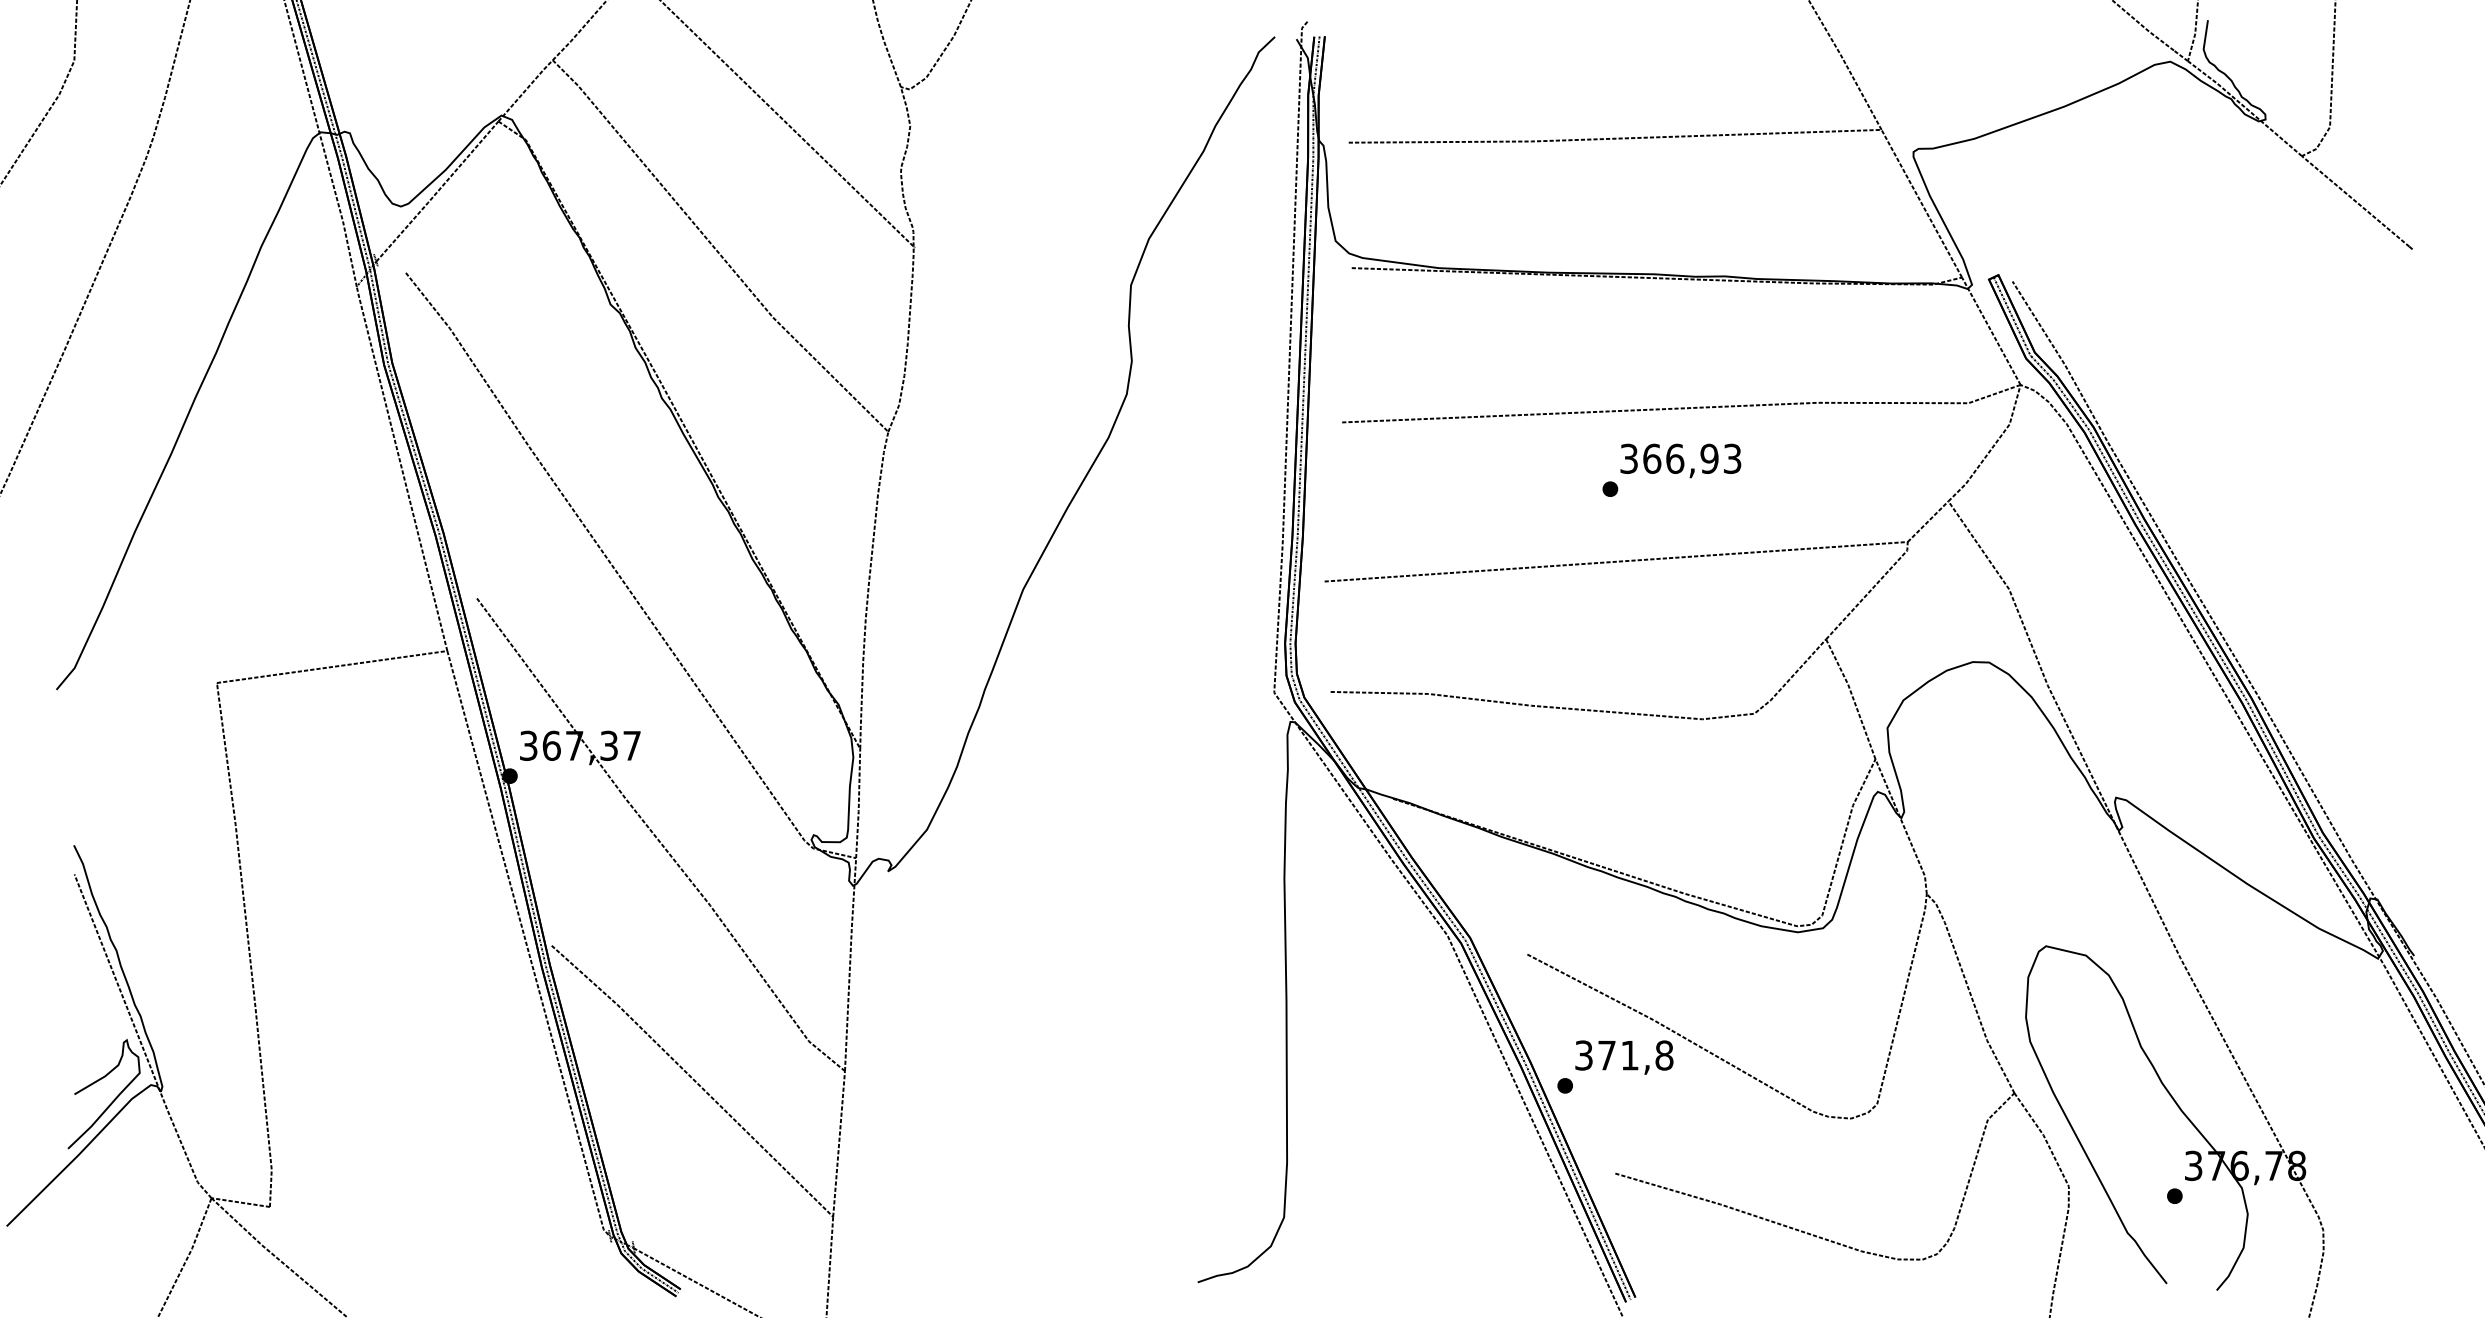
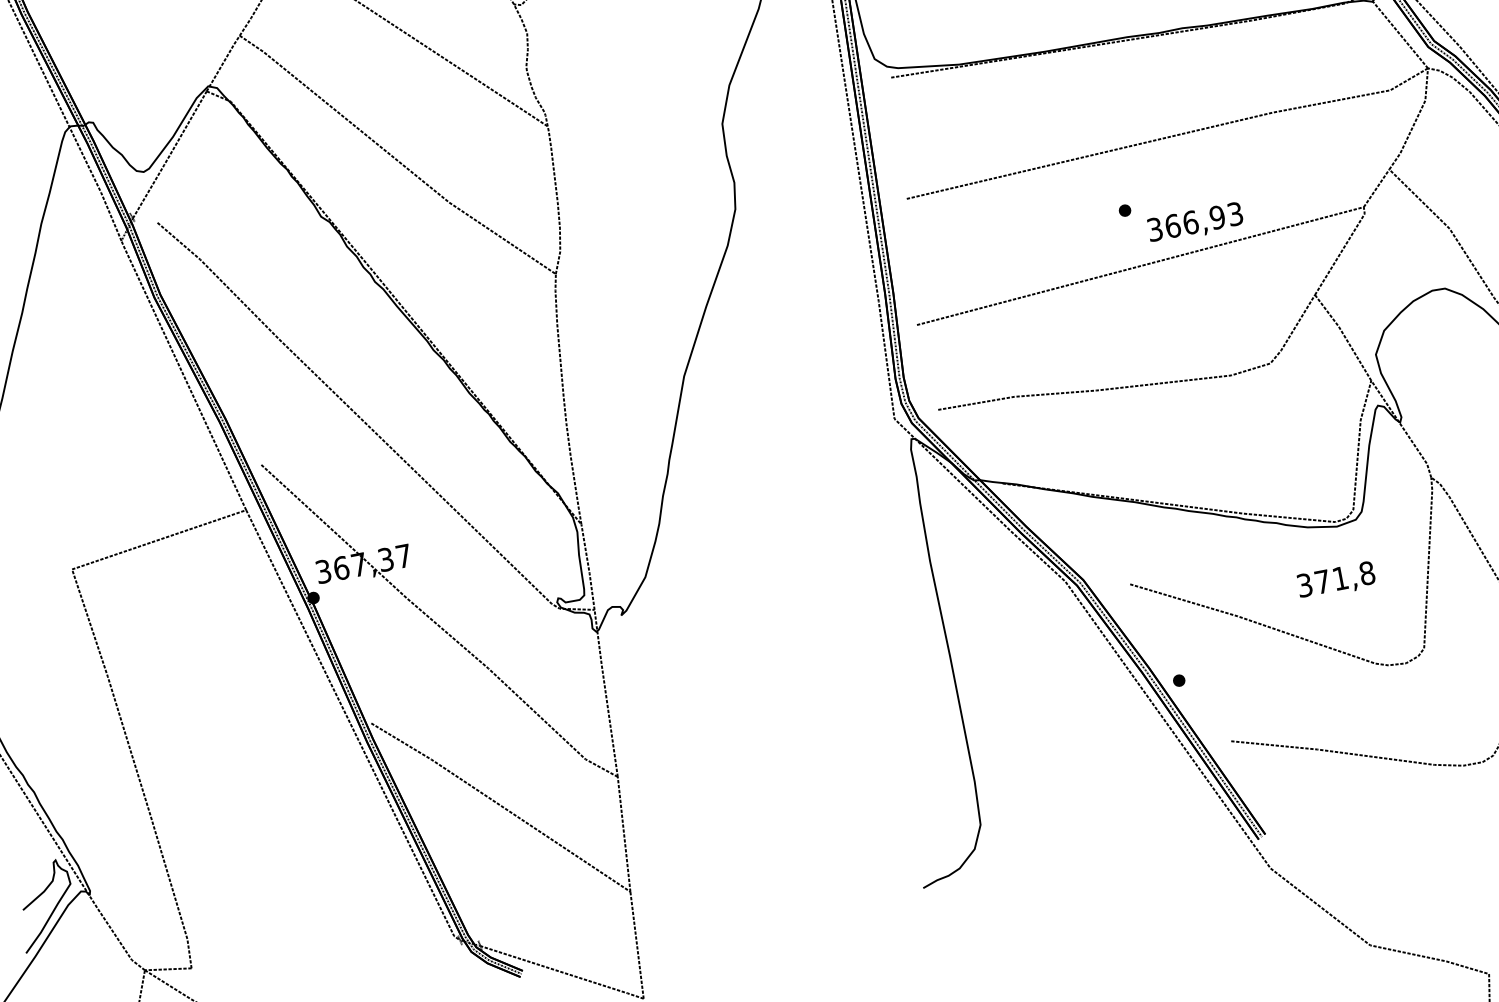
text: (1680, 460) -> (1195, 223), moved
text: (1624, 1057) -> (1336, 580), moved

